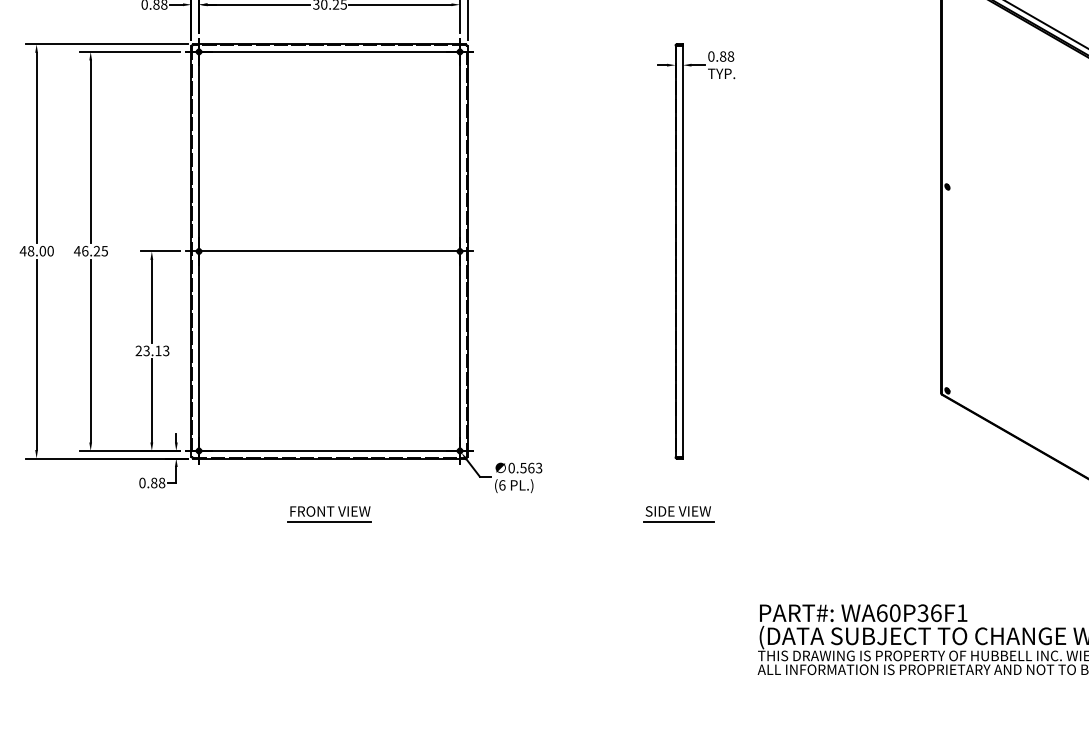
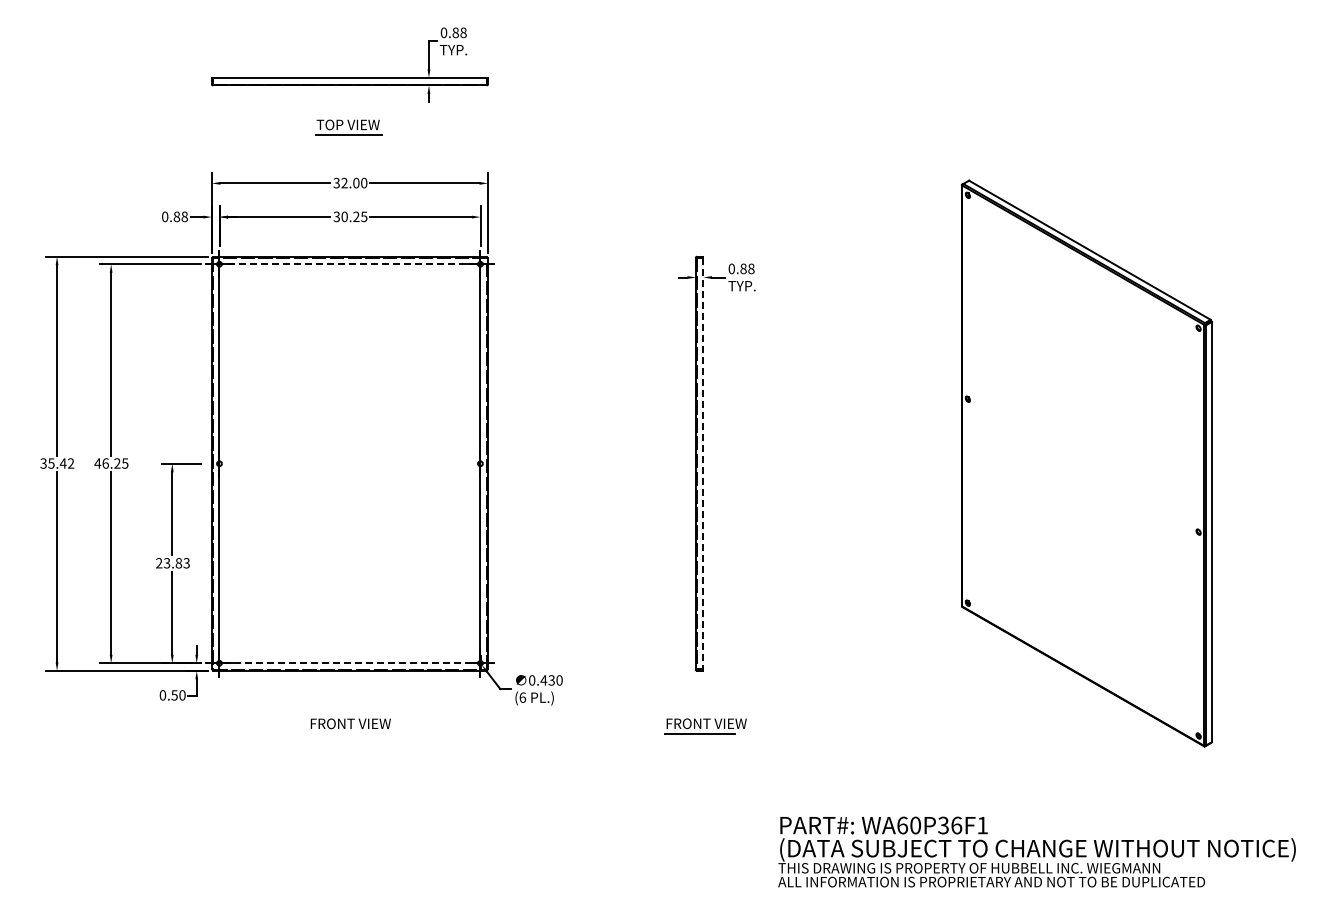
line: (329, 52) -> (349, 264), solid -> dashed
text: (37, 251) -> (57, 463), 48.00 -> 35.42
line: (329, 251) -> (349, 463), removed
line: (683, 251) -> (703, 463), solid -> dashed
text: (158, 351) -> (178, 563), 23.13 -> 23.83
line: (329, 451) -> (349, 663), solid -> dashed
text: (531, 468) -> (551, 680), 0.563 -> 0.430
text: (158, 483) -> (178, 695), 0.88 -> 0.50
text: (686, 511) -> (706, 723), SIDE VIEW -> FRONT VIEW
line: (329, 522) -> (349, 734), removed

